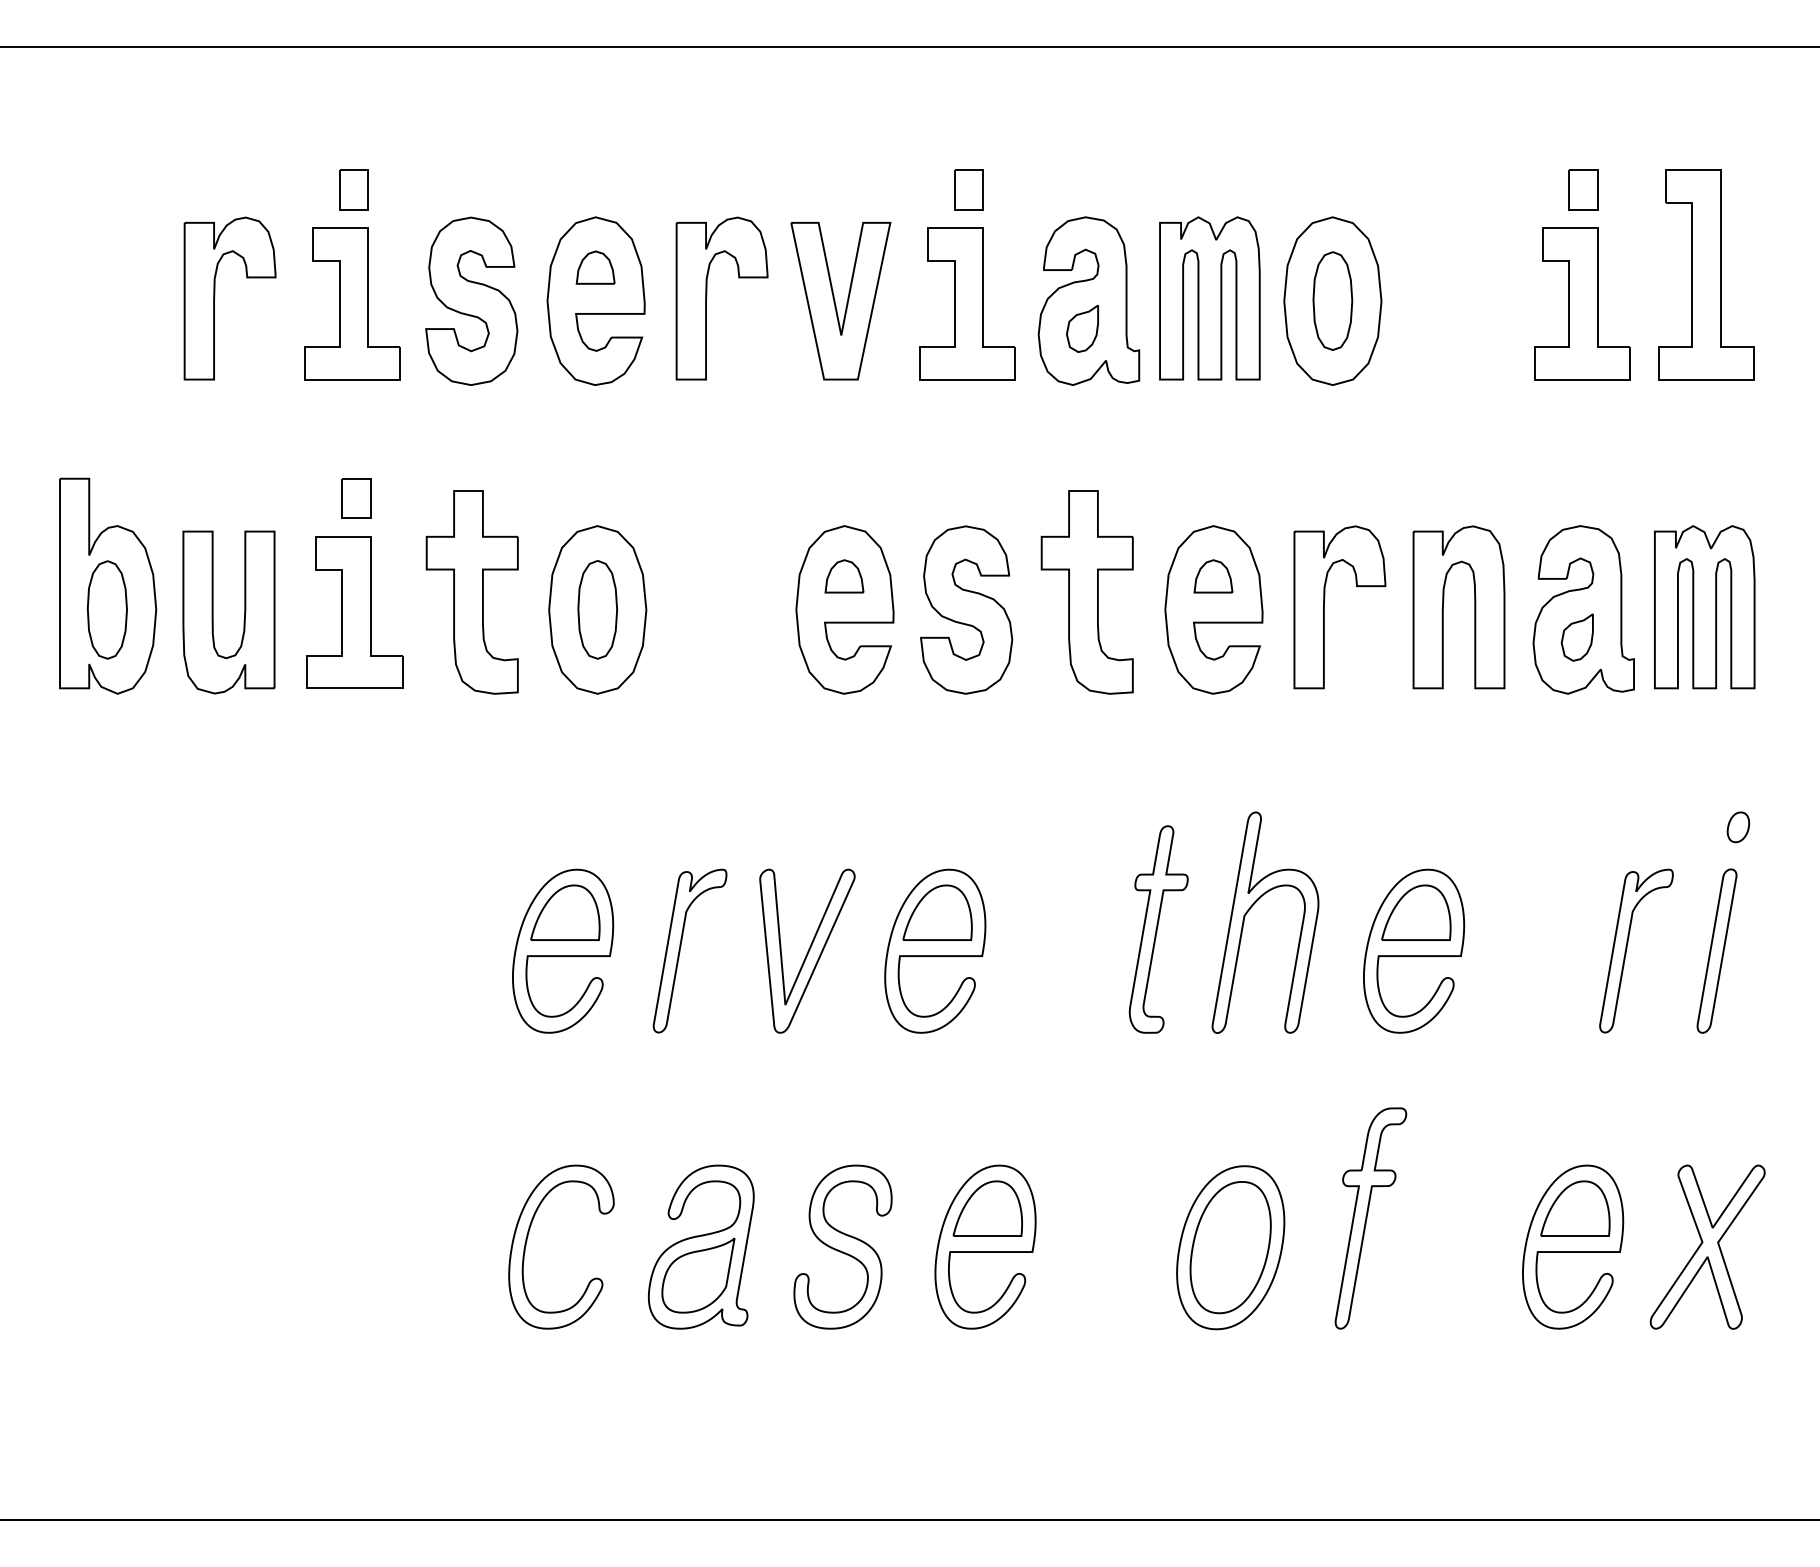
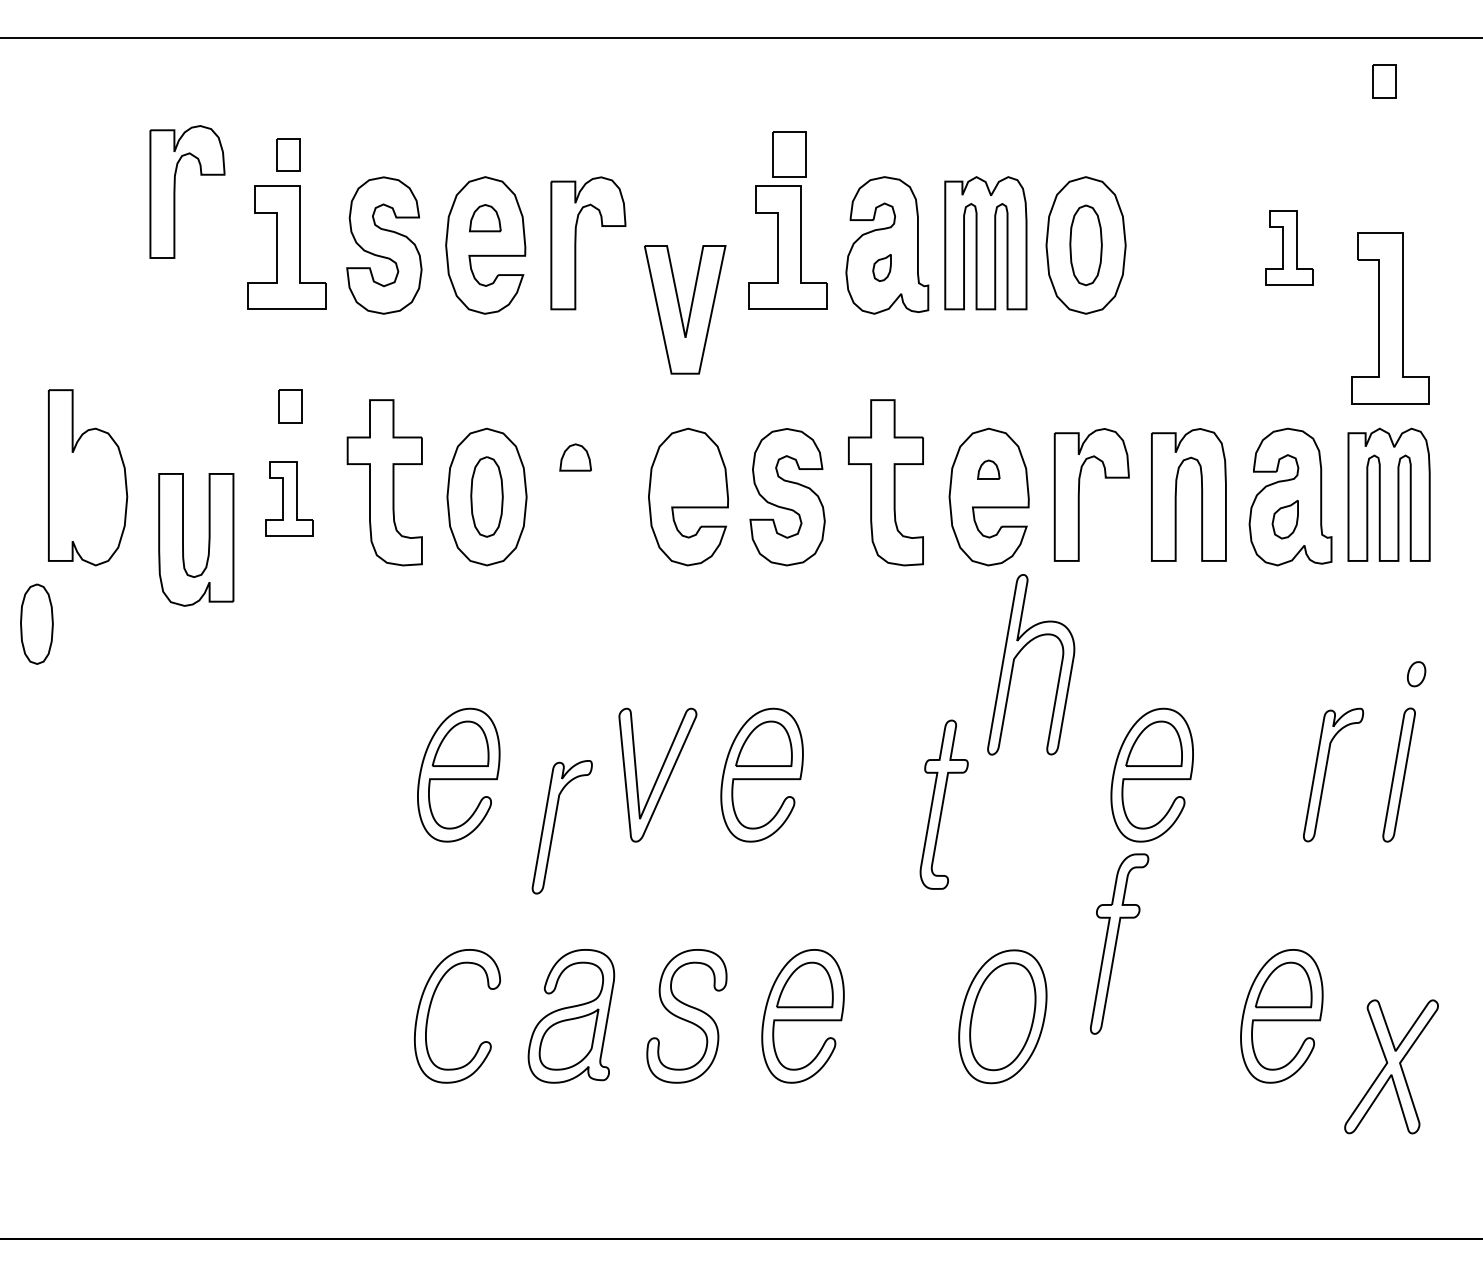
part: (968, 189) -> (789, 154), size x1.4
part: (1583, 189) -> (1384, 81), moved
part: (1706, 274) -> (1390, 318), moved
part: (215, 297) -> (175, 191), moved
part: (840, 301) -> (684, 310), moved
part: (1582, 303) -> (1289, 247), size x0.6
part: (1082, 328) -> (882, 267), size x0.7
part: (844, 576) -> (575, 457), moved
part: (1213, 576) -> (988, 469), size x0.7
part: (106, 609) -> (36, 623), moved
part: (213, 612) -> (183, 539), moved
part: (354, 612) -> (288, 499), size x0.6
part: (1248, 912) -> (1017, 656), moved
part: (1158, 929) -> (944, 804), moved
part: (681, 946) -> (555, 823), moved
part: (1370, 1218) -> (1119, 944), moved
part: (1707, 1246) -> (1391, 1066), moved

